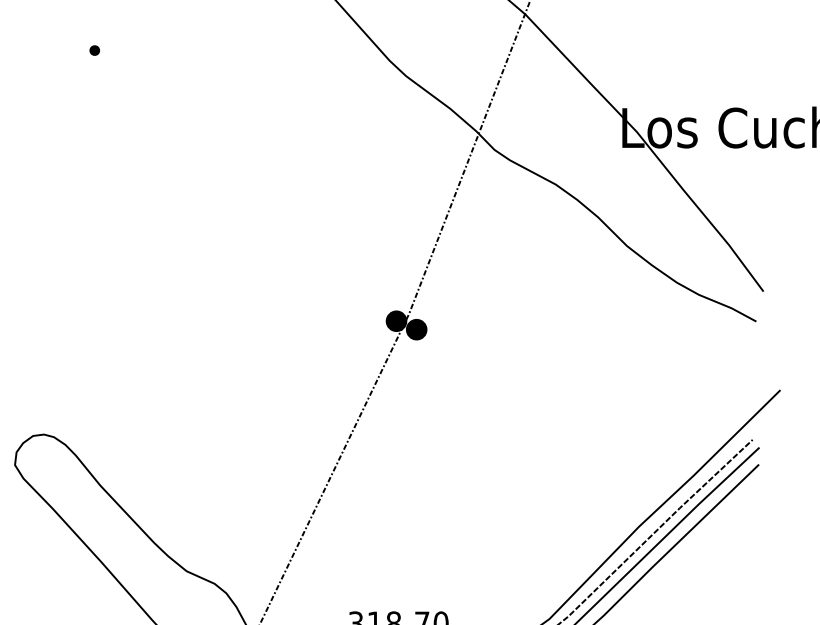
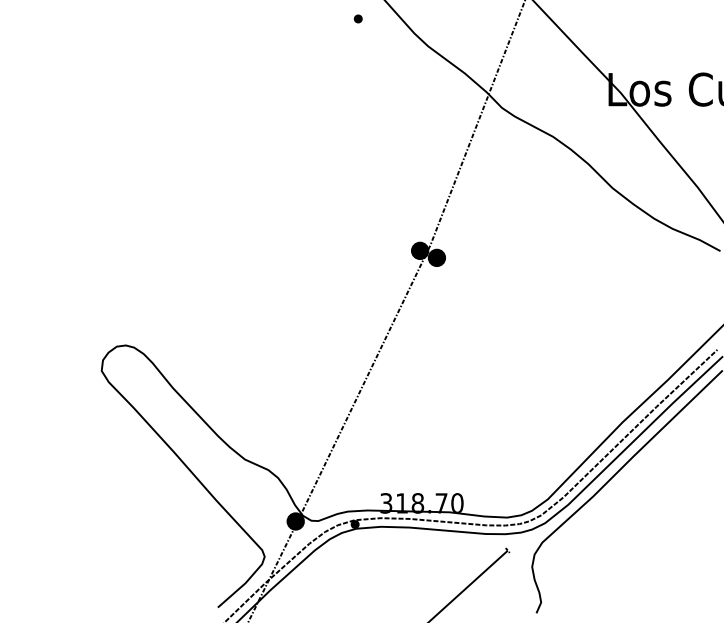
part: (93, 50) -> (357, 18), moved

